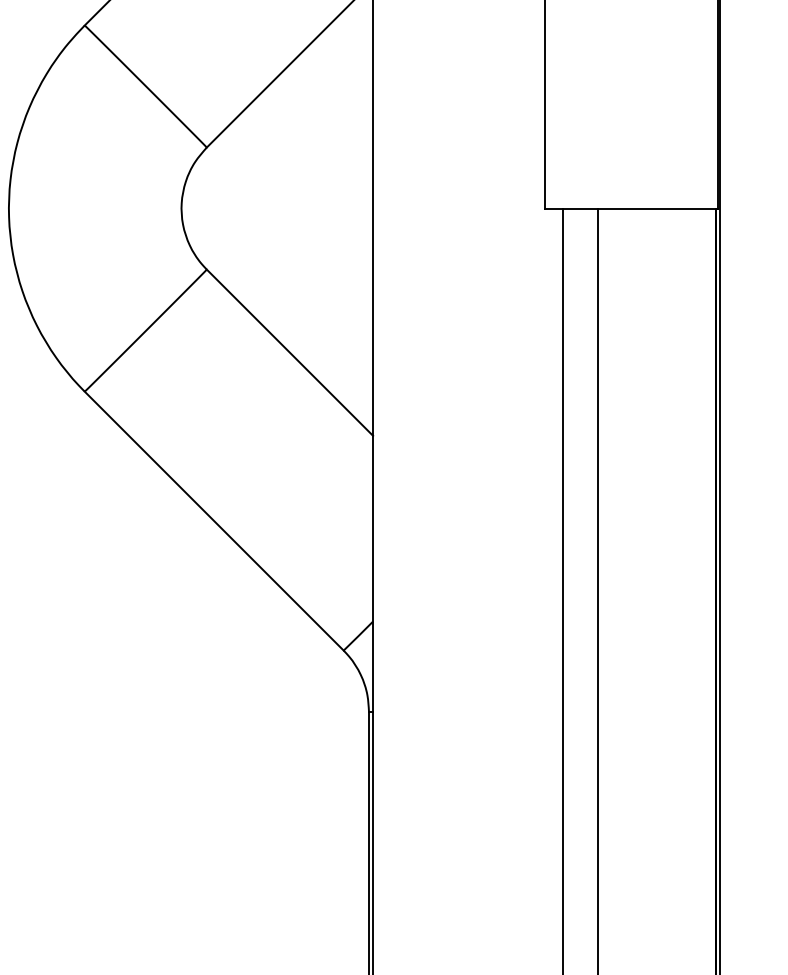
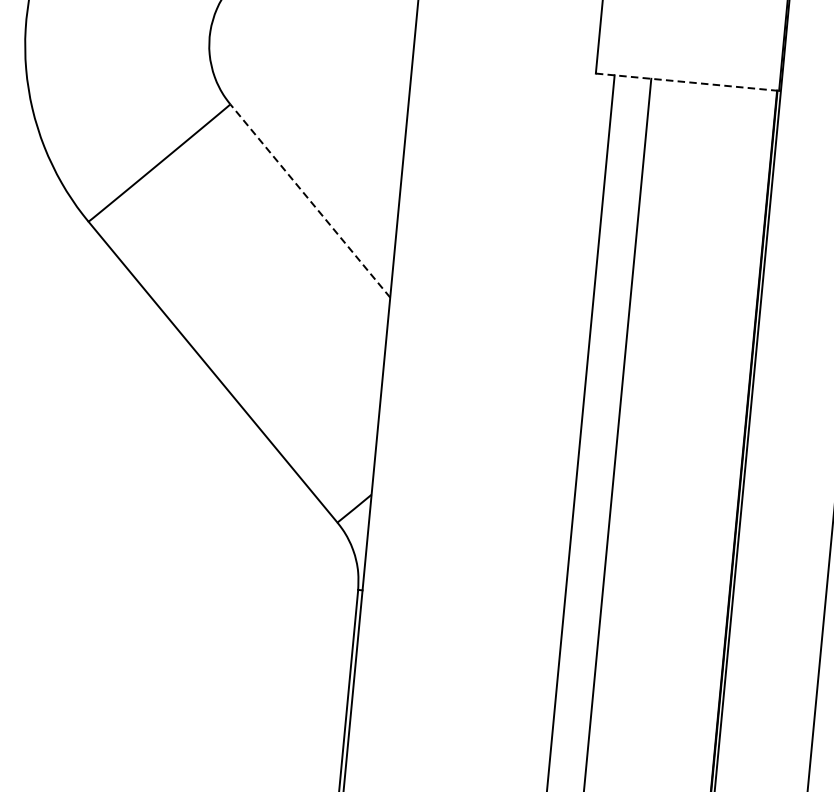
line: (632, 208) -> (688, 82), solid -> dashed
line: (289, 352) -> (309, 200), solid -> dashed

